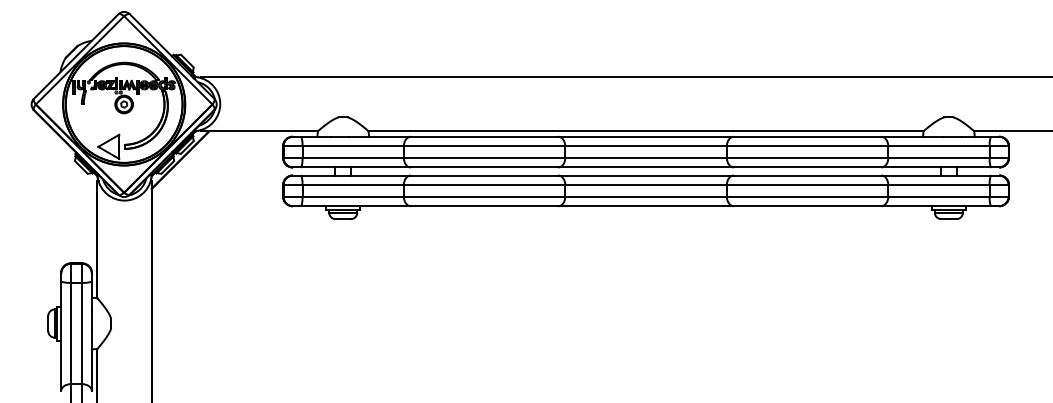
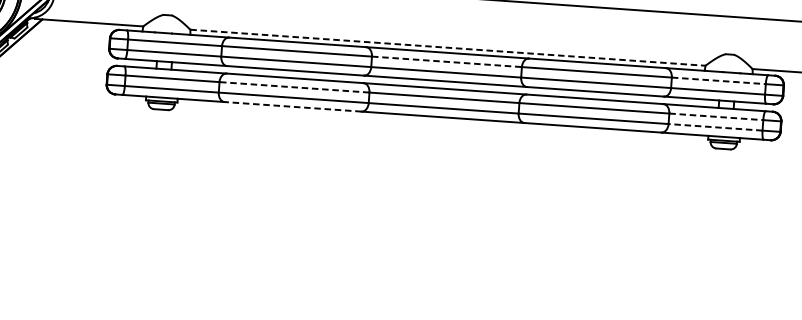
line: (646, 131) -> (448, 47), solid -> dashed
line: (646, 146) -> (447, 61), solid -> dashed
line: (938, 146) -> (718, 80), solid -> dashed
line: (484, 185) -> (294, 87), solid -> dashed
line: (938, 185) -> (715, 117), solid -> dashed
line: (938, 196) -> (715, 127), solid -> dashed
line: (484, 206) -> (293, 107), solid -> dashed

